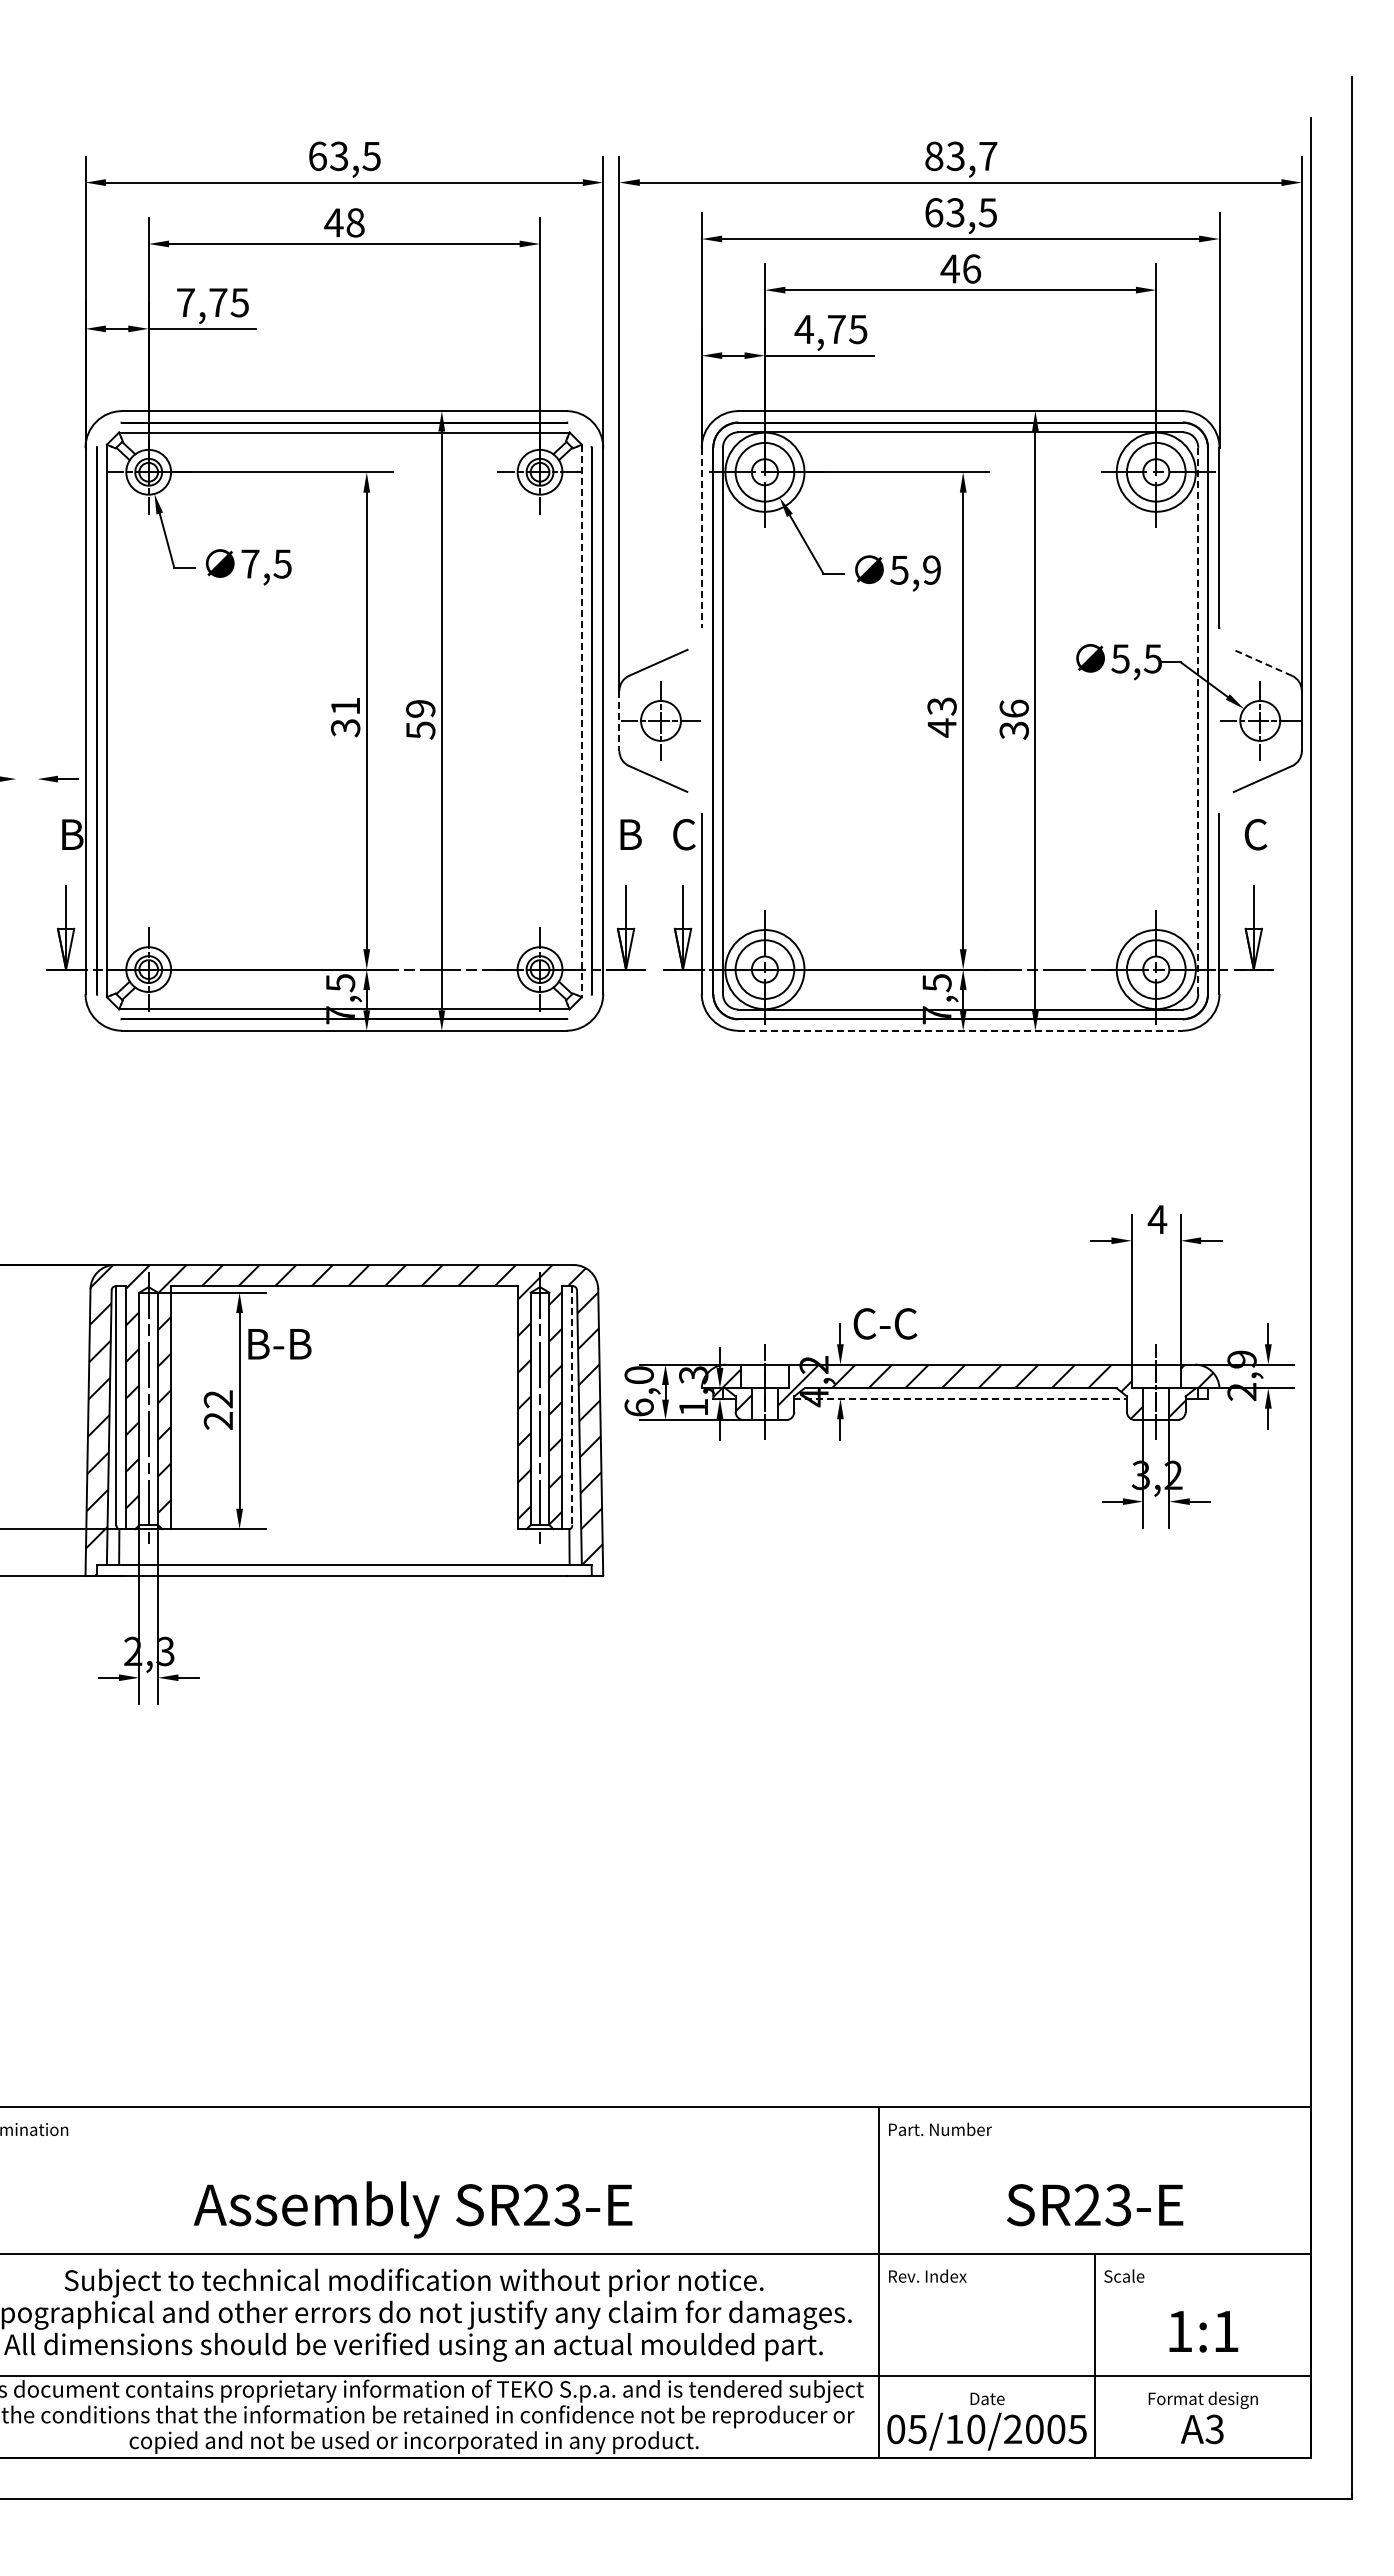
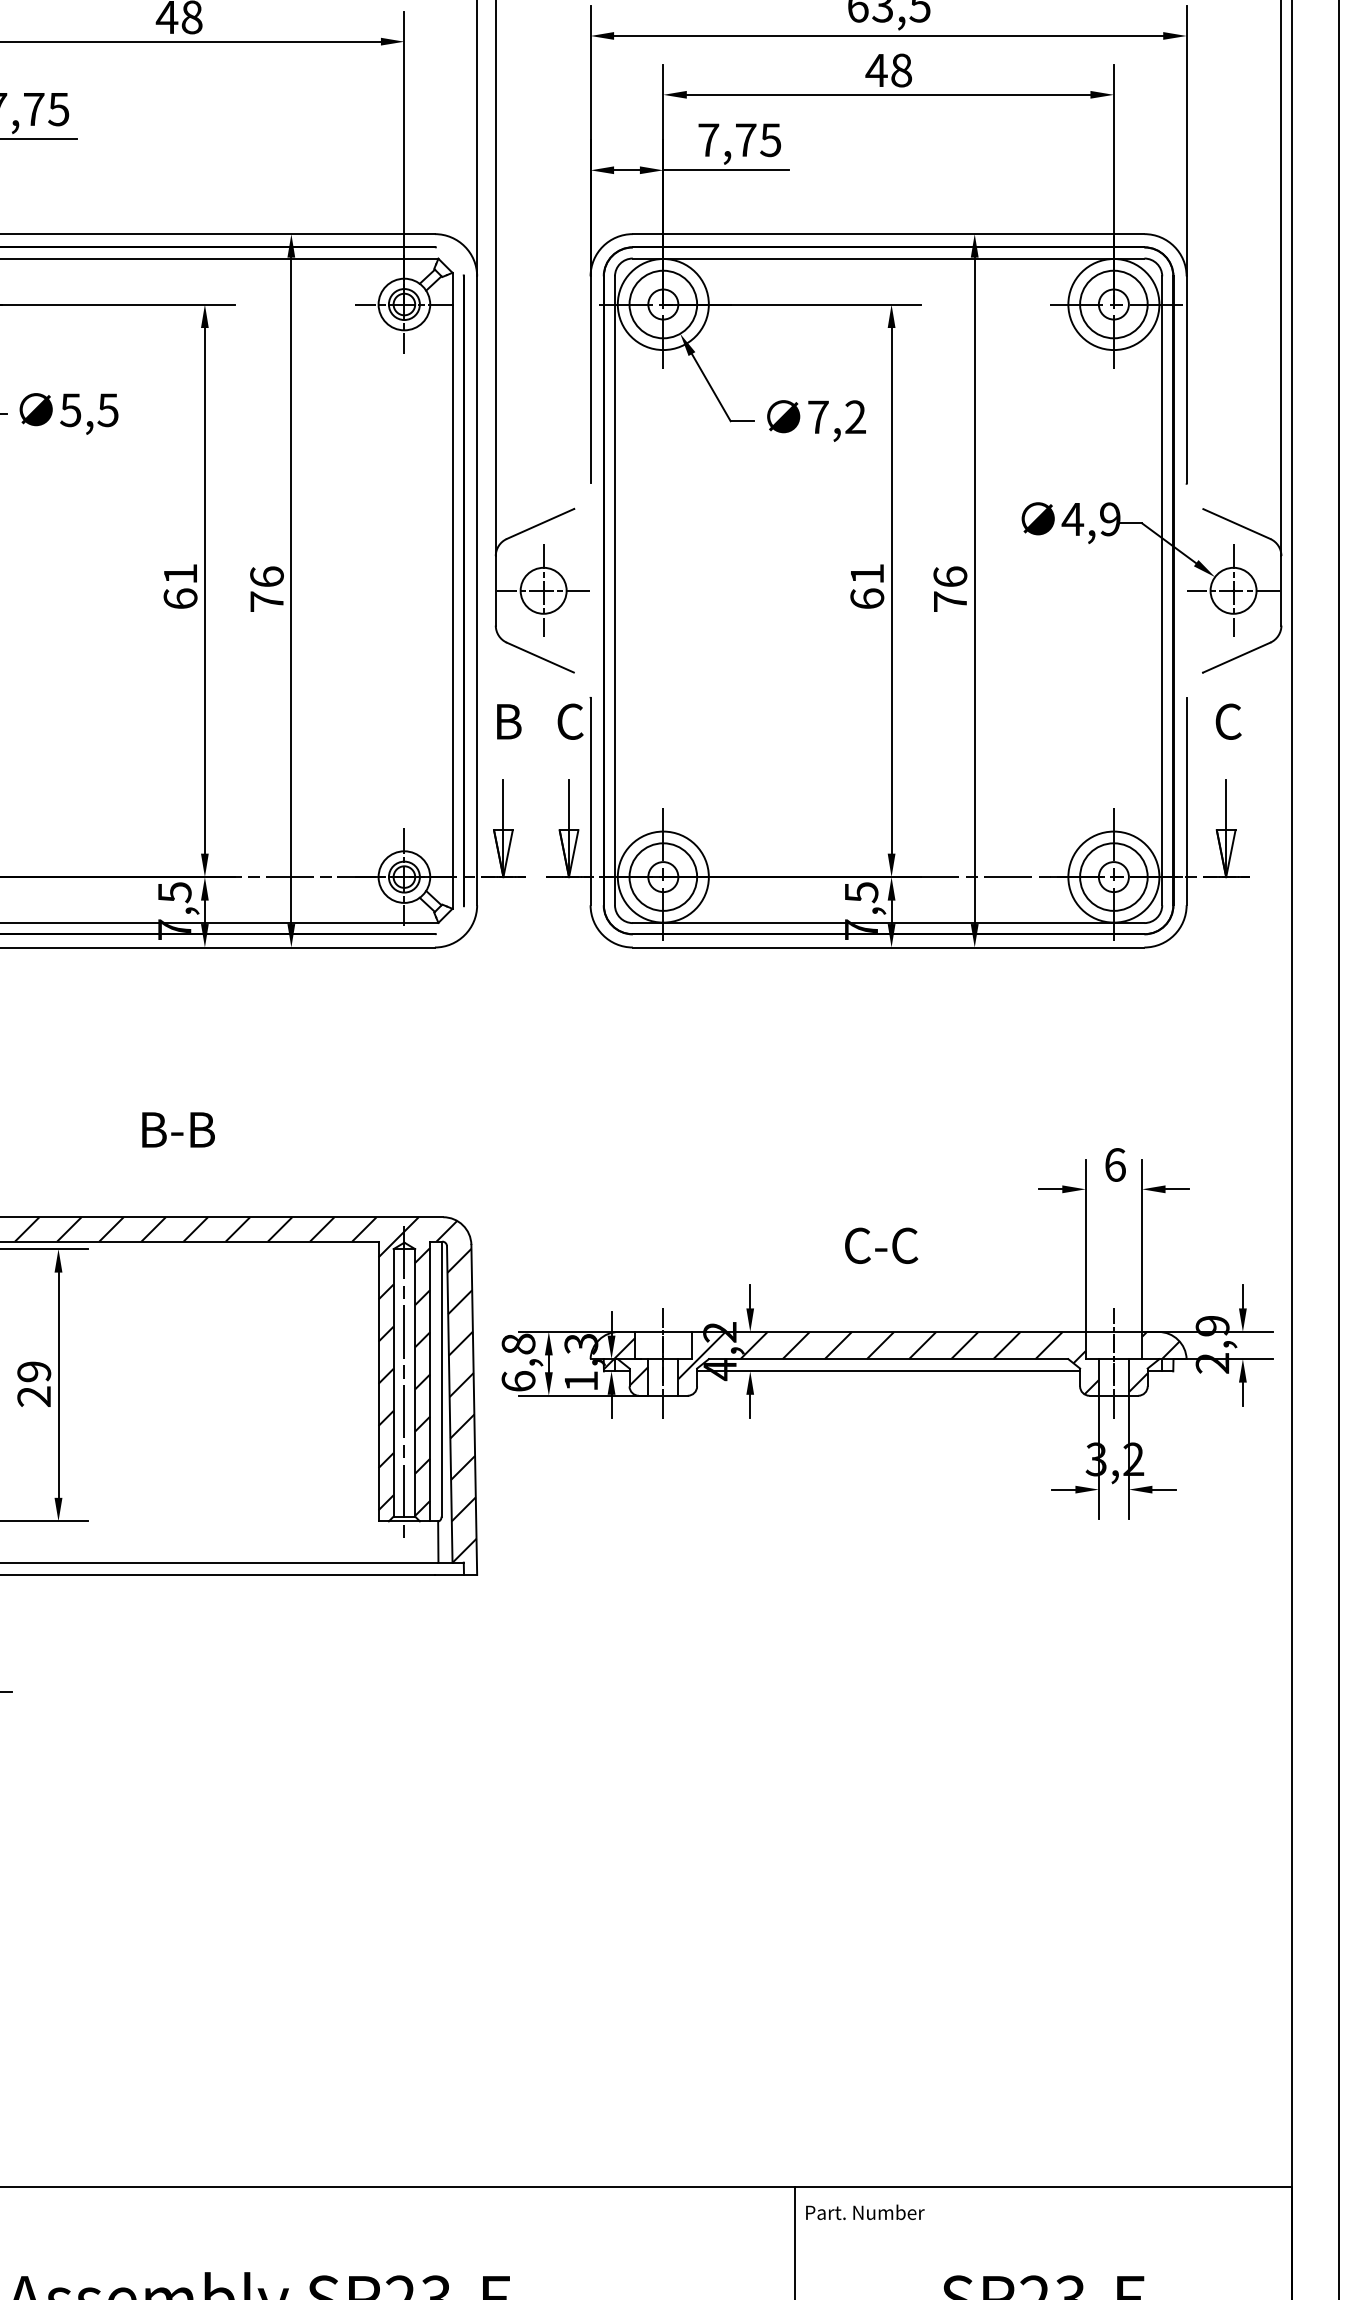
text: (972, 268) -> (902, 69), 46 -> 48
text: (803, 329) -> (707, 140), 4,75 -> 7,75
line: (701, 537) -> (590, 379), dashed -> solid
text: (250, 563) -> (71, 409), 7,5 -> 5,5
text: (915, 569) -> (836, 416), 5,9 -> 7,2
text: (1135, 658) -> (1089, 518), 5,5 -> 4,9
line: (1263, 662) -> (1237, 523), dashed -> solid
text: (941, 717) -> (866, 586), 43 -> 61
text: (420, 719) -> (266, 589), 59 -> 76
line: (1198, 720) -> (1162, 590), dashed -> solid
line: (581, 721) -> (452, 591), dashed -> solid
line: (619, 721) -> (495, 591), dashed -> solid
text: (345, 727) -> (180, 598), 31 -> 61
text: (1013, 730) -> (949, 601), 36 -> 76
line: (961, 1030) -> (889, 947), dashed -> solid
text: (1157, 1219) -> (1115, 1164), 4 -> 6
text: (885, 1323) -> (881, 1245), moved
text: (279, 1344) -> (178, 1130), moved
text: (639, 1375) -> (518, 1344), 6,0 -> 6,8
line: (961, 1398) -> (889, 1370), dashed -> solid
text: (218, 1399) -> (34, 1372), 22 -> 29
line: (572, 1406) -> (441, 1380), dashed -> solid

